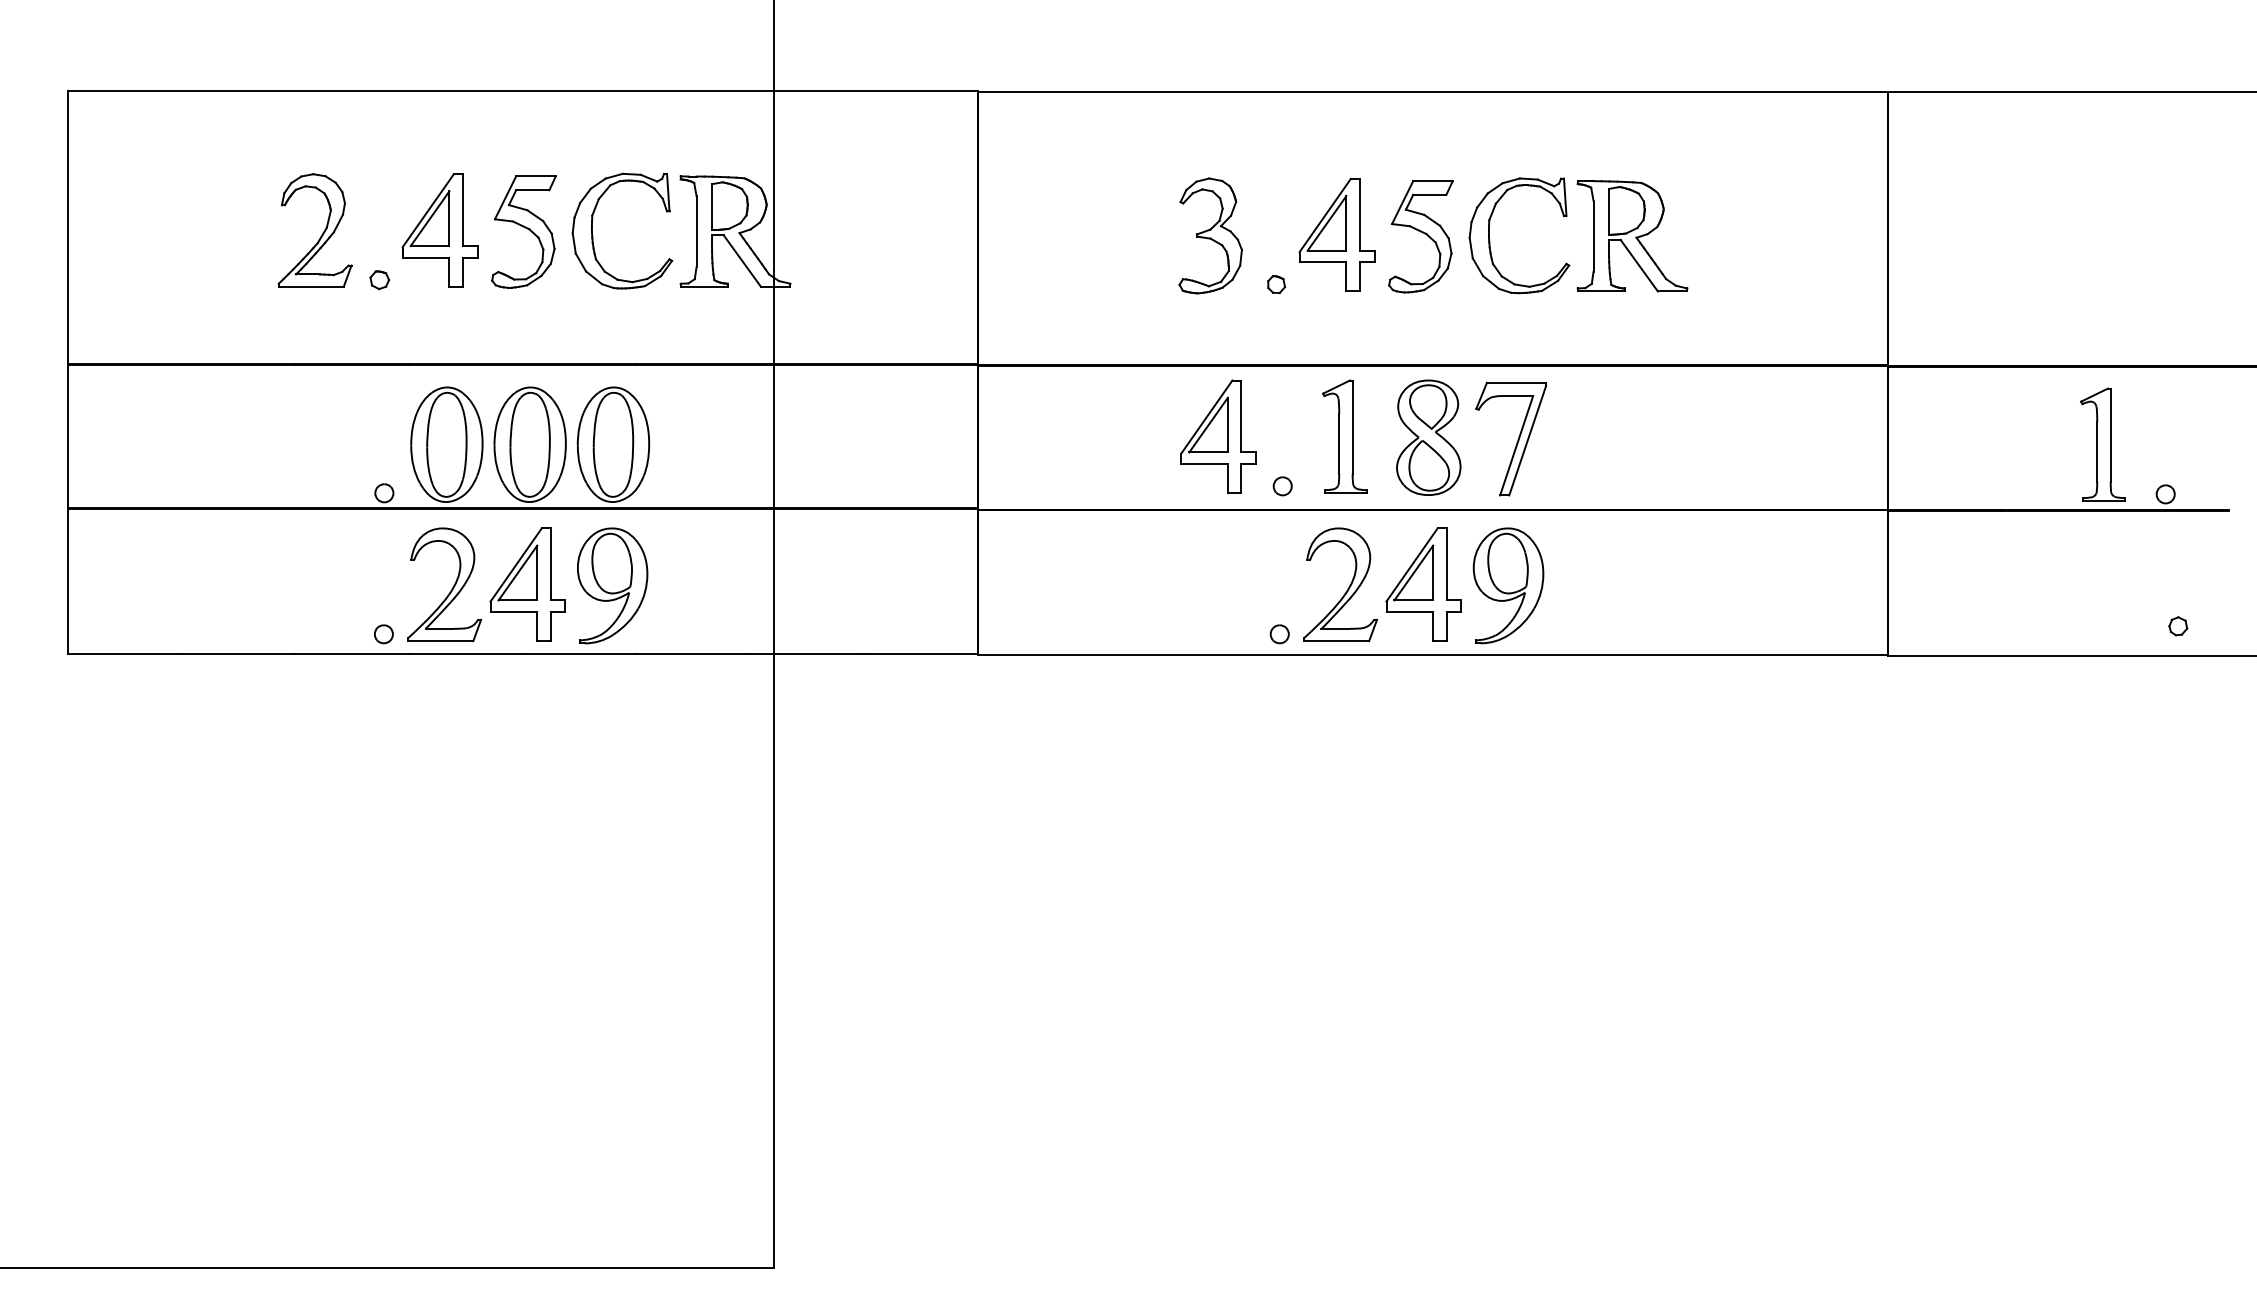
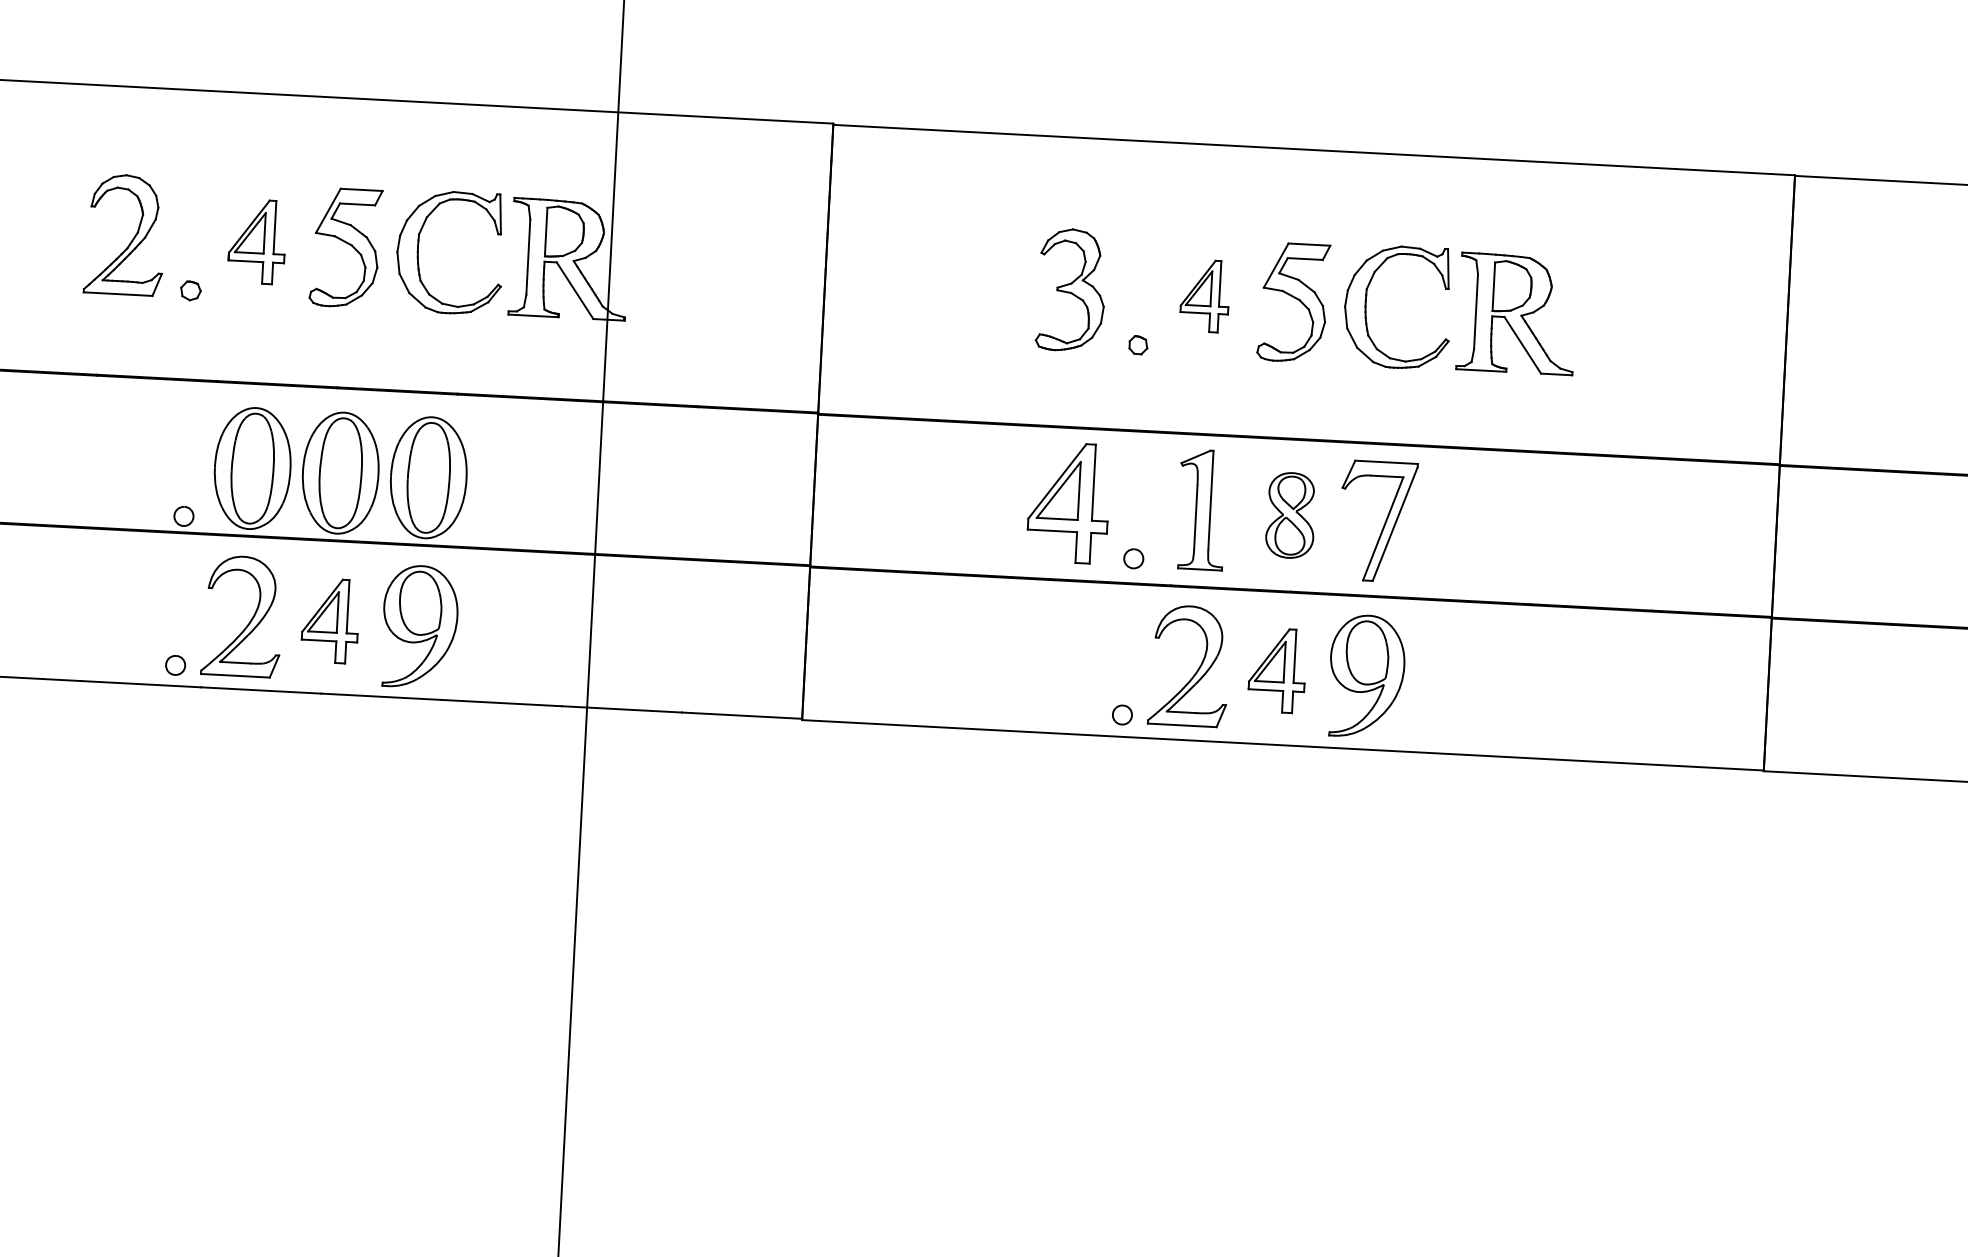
part: (439, 230) -> (256, 241), size x0.7
part: (1336, 234) -> (1204, 295), size x0.6
part: (1428, 437) -> (1290, 515), size x0.7
part: (527, 584) -> (330, 620), size x0.7
part: (1423, 584) -> (1277, 670), size x0.7

